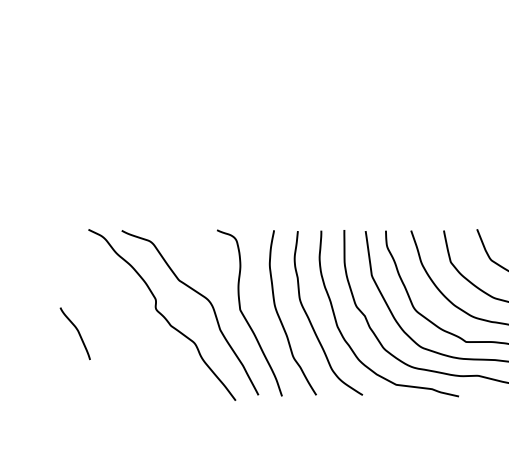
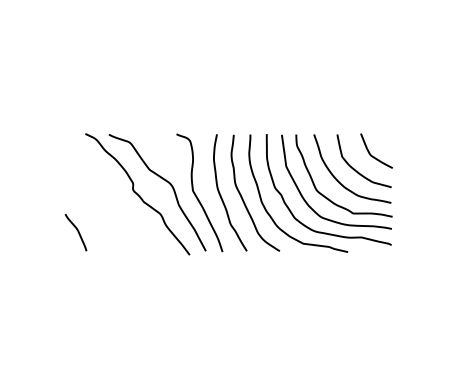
curve: (77, 333) -> (77, 232), moved

